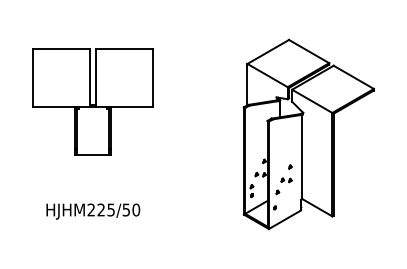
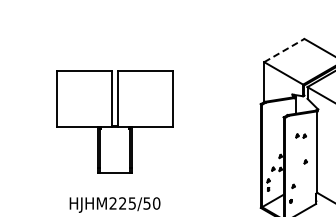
line: (268, 51) -> (284, 50), solid -> dashed
part: (92, 101) -> (114, 121), moved
part: (286, 180) -> (301, 136), moved

